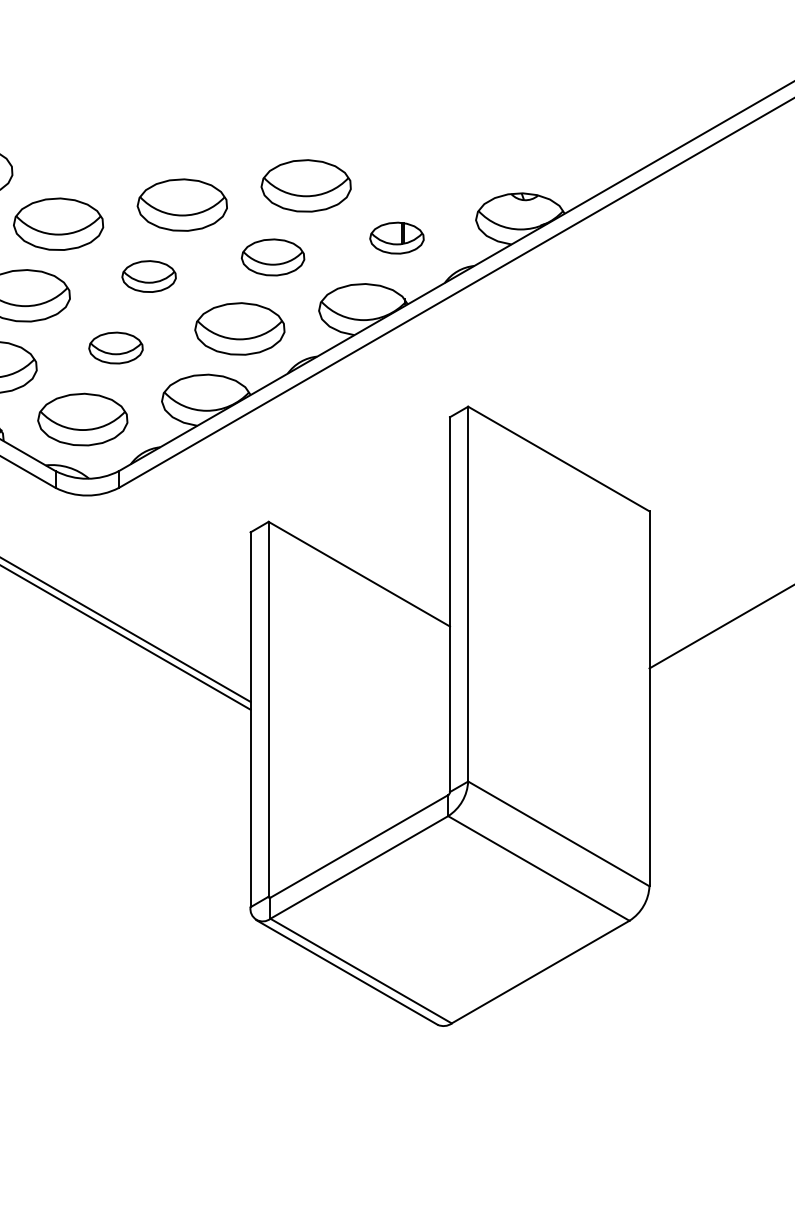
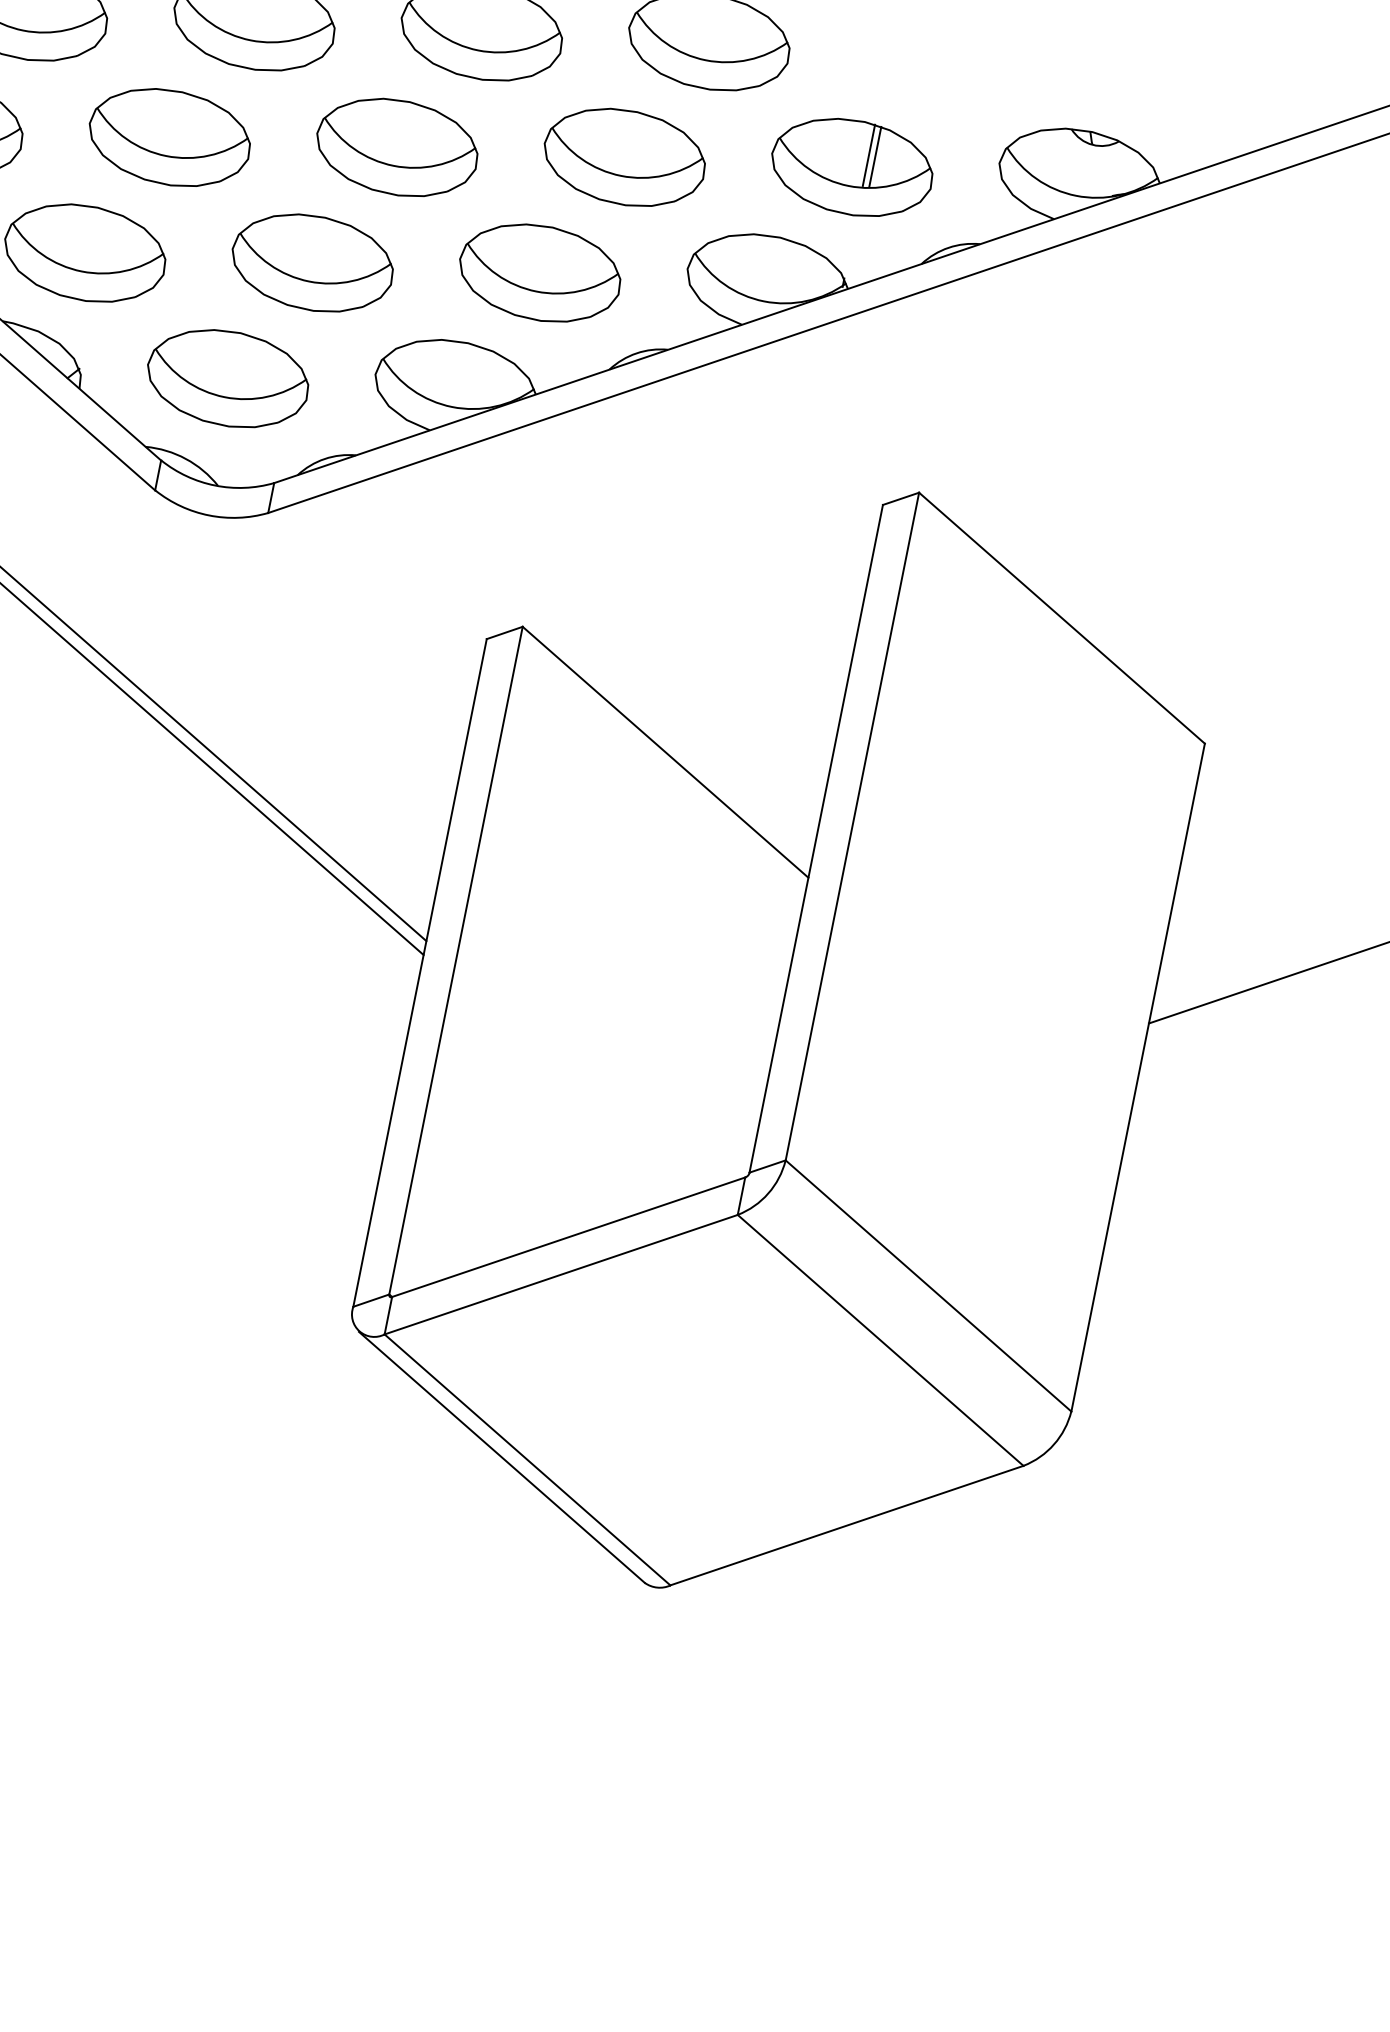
part: (396, 237) -> (851, 165), size x1.67
part: (272, 257) -> (623, 157), size x1.43
part: (148, 276) -> (396, 146), size x1.67
part: (115, 347) -> (311, 261), size x1.67

